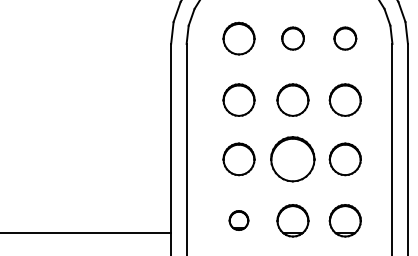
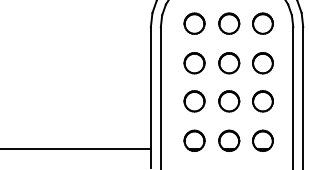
part: (293, 38) -> (229, 23), size x1.43
part: (344, 38) -> (262, 23), size x1.43
part: (293, 159) -> (229, 101), size x0.71
part: (238, 220) -> (194, 140), size x1.67

